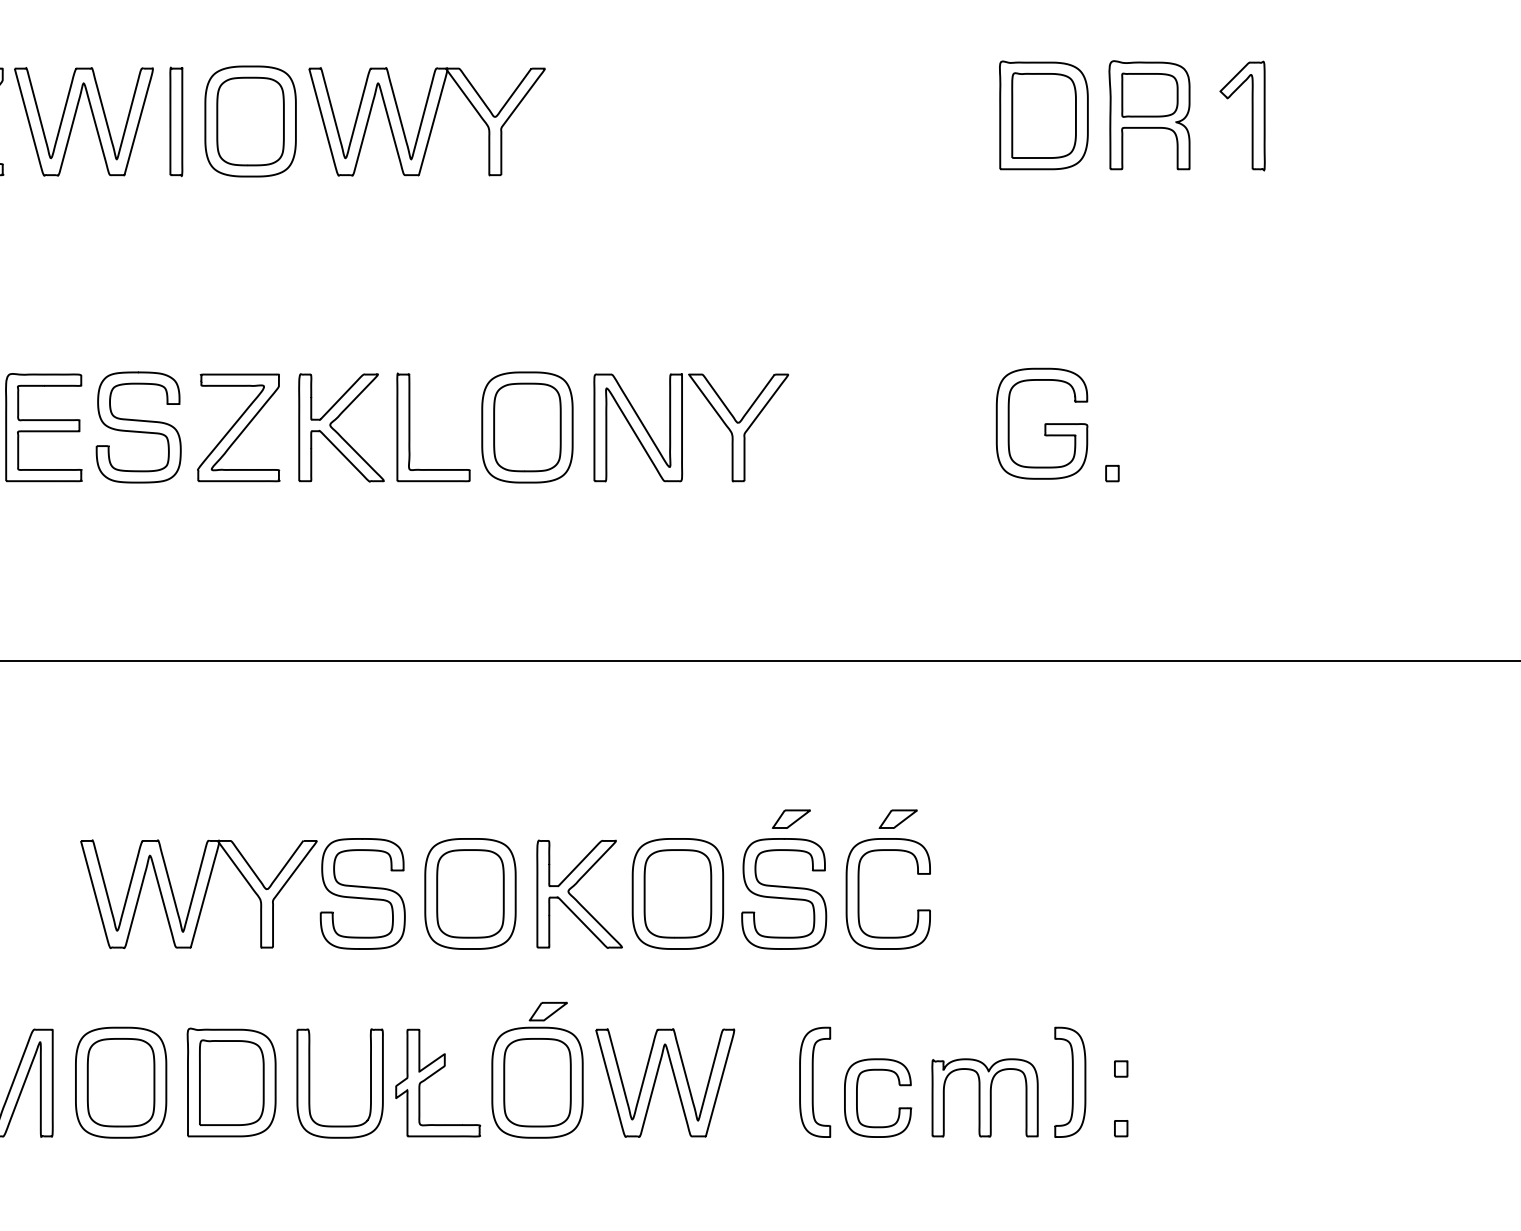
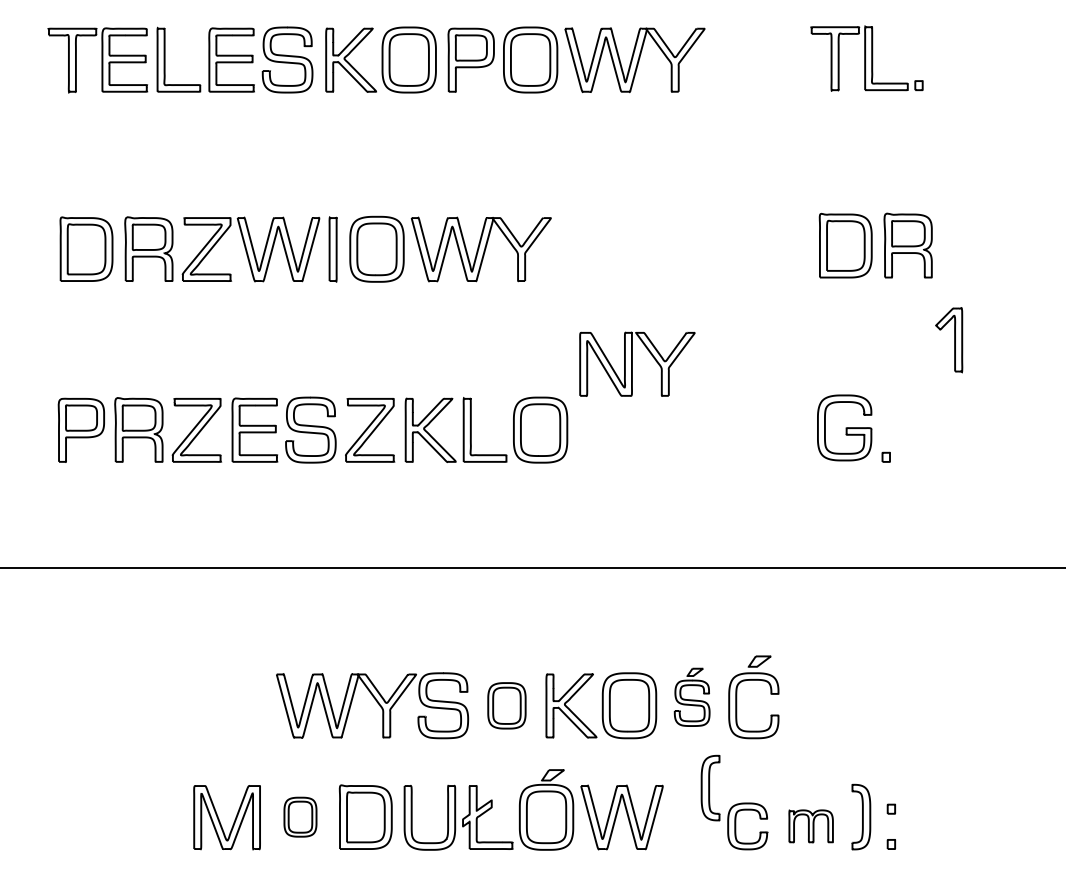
part: (1243, 116) -> (949, 340), moved
part: (691, 426) -> (637, 363), moved
part: (782, 879) -> (691, 697), size x0.7
part: (469, 893) -> (506, 705), size x0.7
part: (121, 1081) -> (300, 816), size x0.6
part: (814, 1081) -> (710, 787), moved
part: (985, 1098) -> (811, 826), size x0.7

